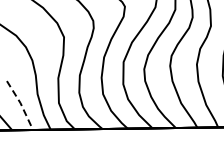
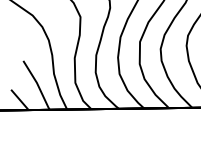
line: (21, 105) -> (37, 85), dashed -> solid

